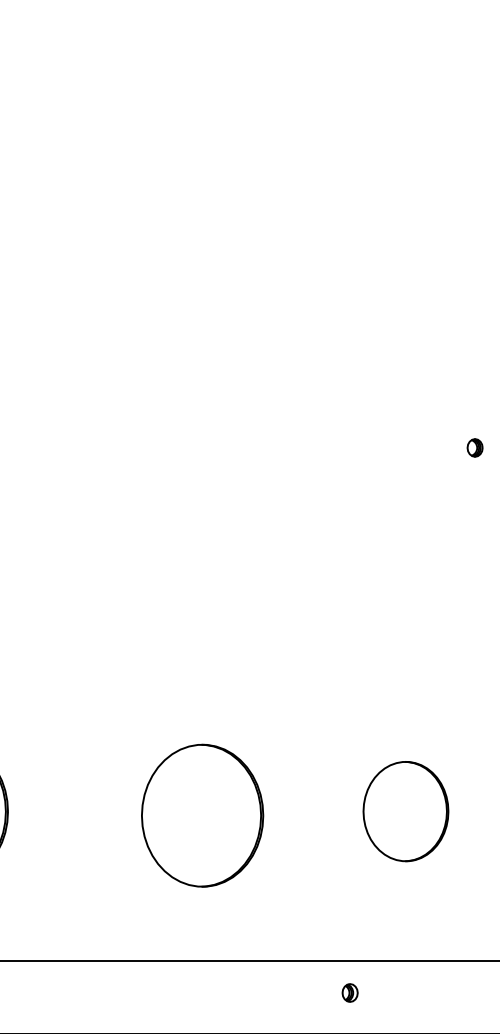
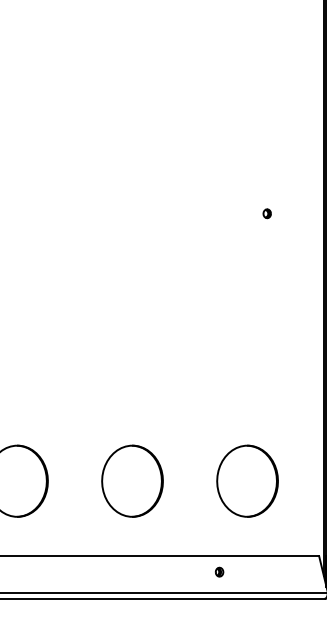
part: (473, 447) -> (266, 213), moved
part: (405, 810) -> (247, 480), size x1.43
part: (202, 814) -> (132, 480), moved

